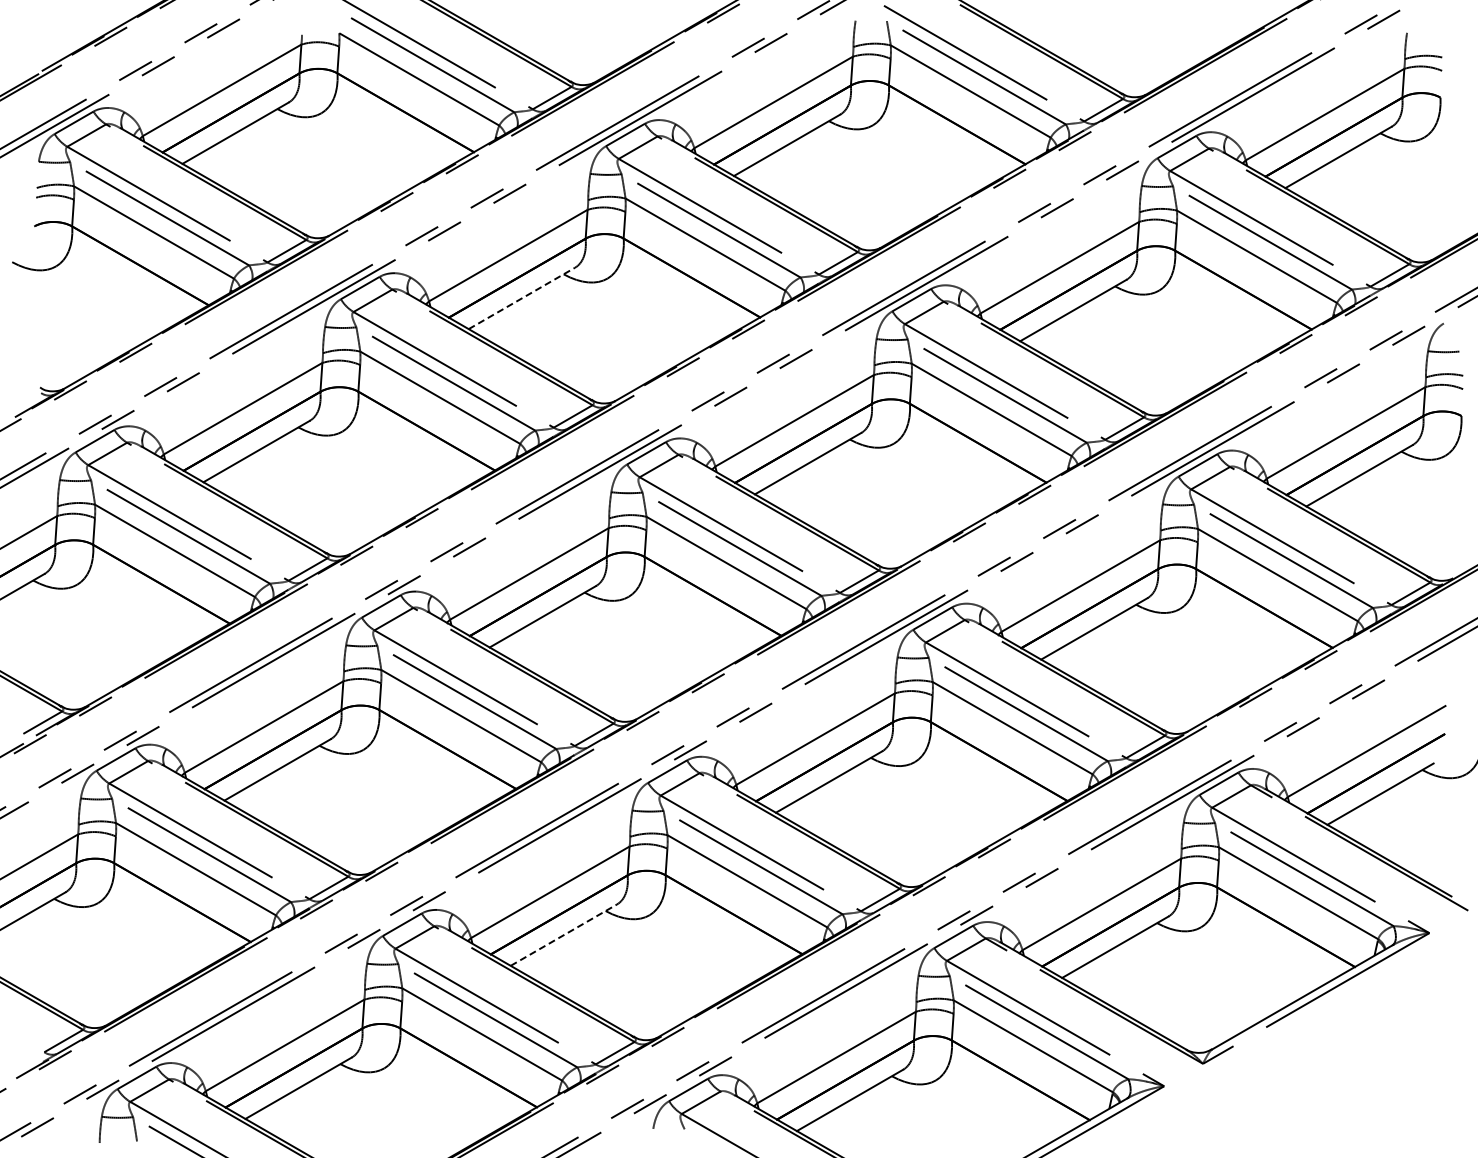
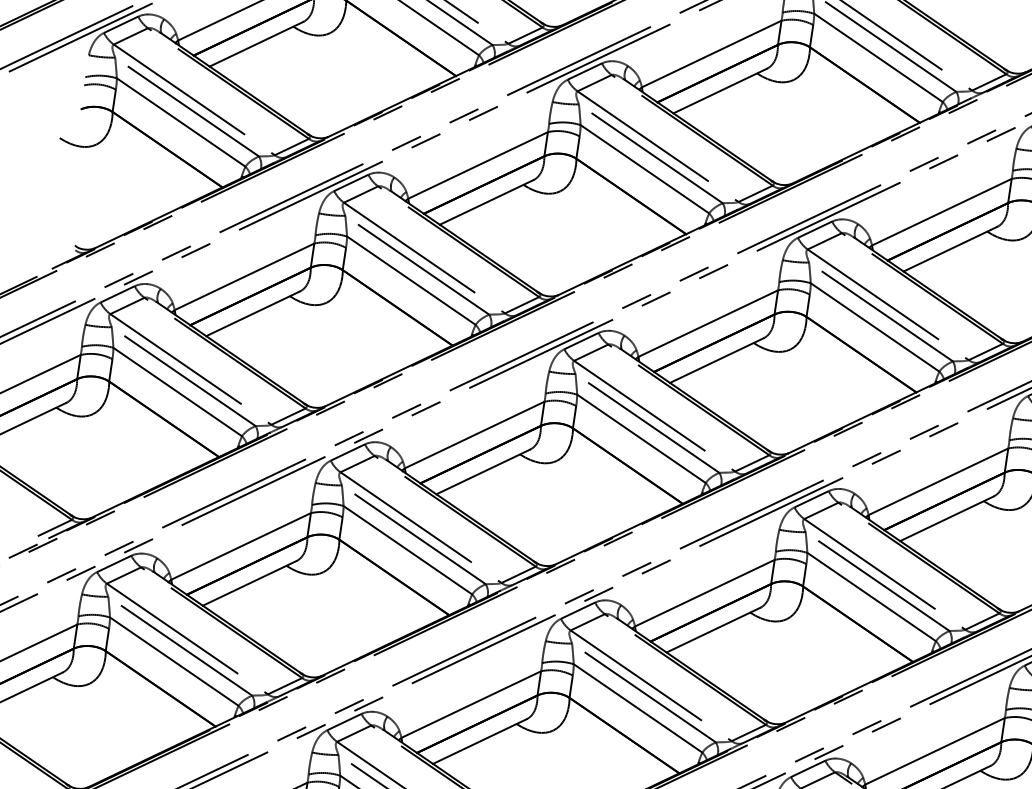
line: (522, 298) -> (487, 202), dashed -> solid
line: (564, 934) -> (480, 741), dashed -> solid

